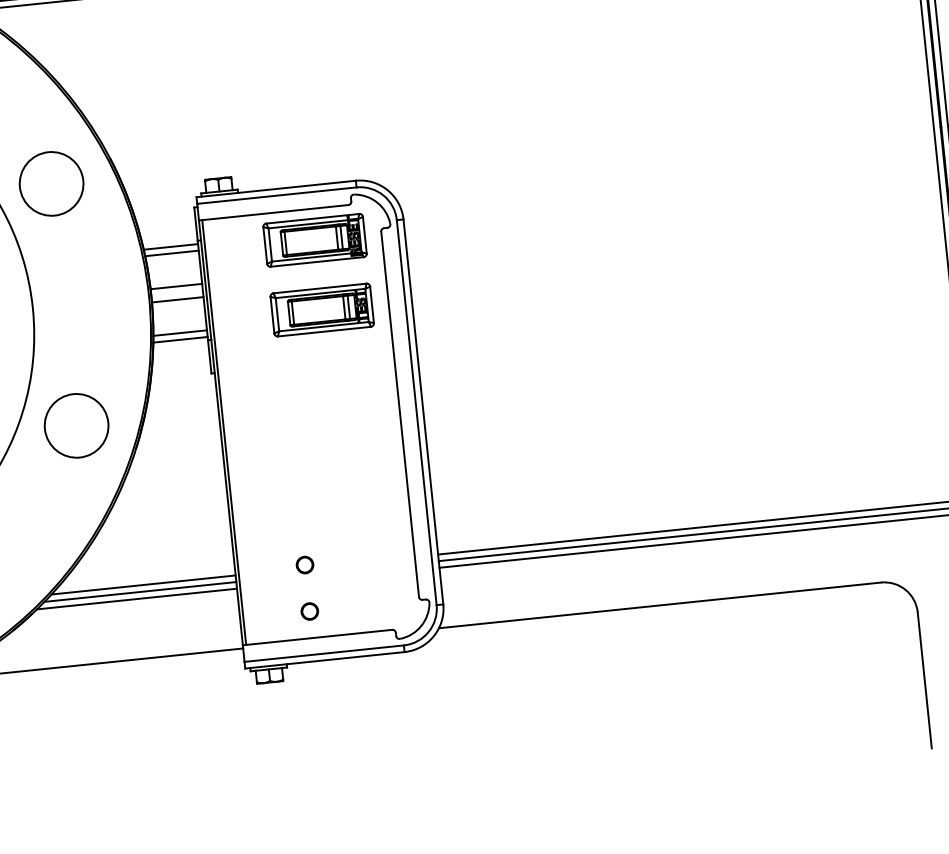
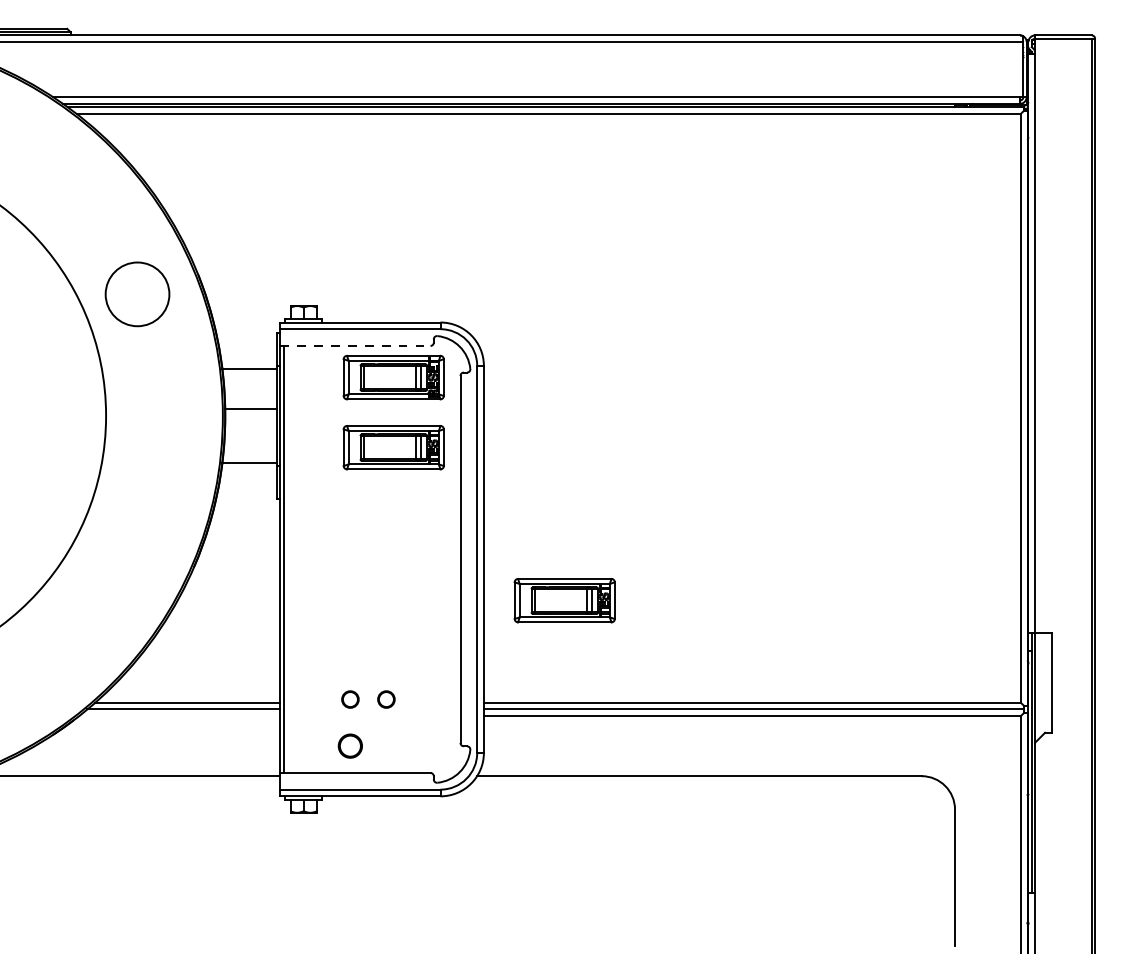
line: (273, 212) -> (355, 345), solid -> dashed
line: (172, 252) -> (250, 375), removed
line: (178, 299) -> (251, 422), removed
line: (180, 333) -> (250, 456), removed
circle: (76, 425) -> (137, 537), removed
part: (507, 444) -> (564, 600), added
circle: (340, 561) -> (386, 699), added
line: (136, 599) -> (179, 716), removed
circle: (309, 611) -> (350, 746), size x1.4

